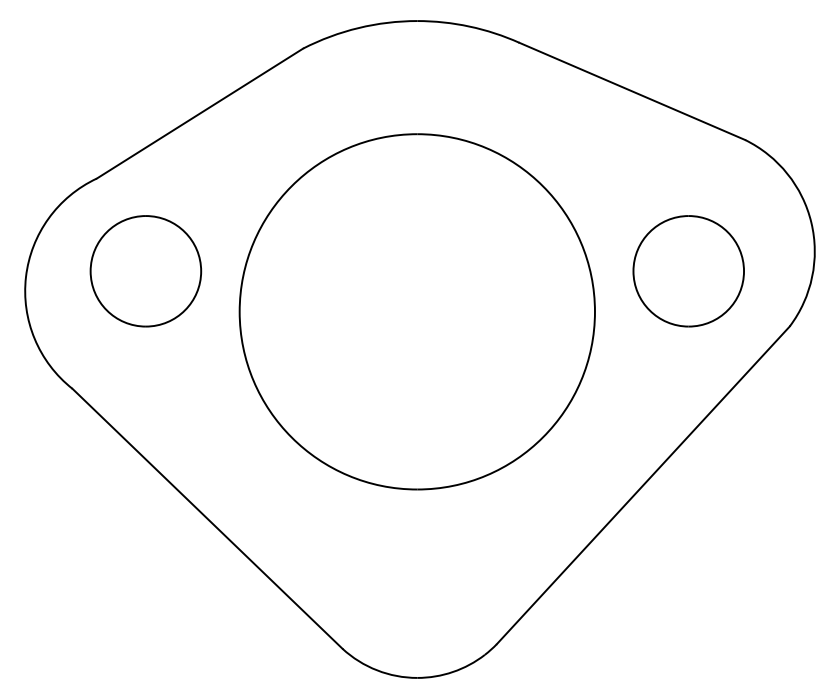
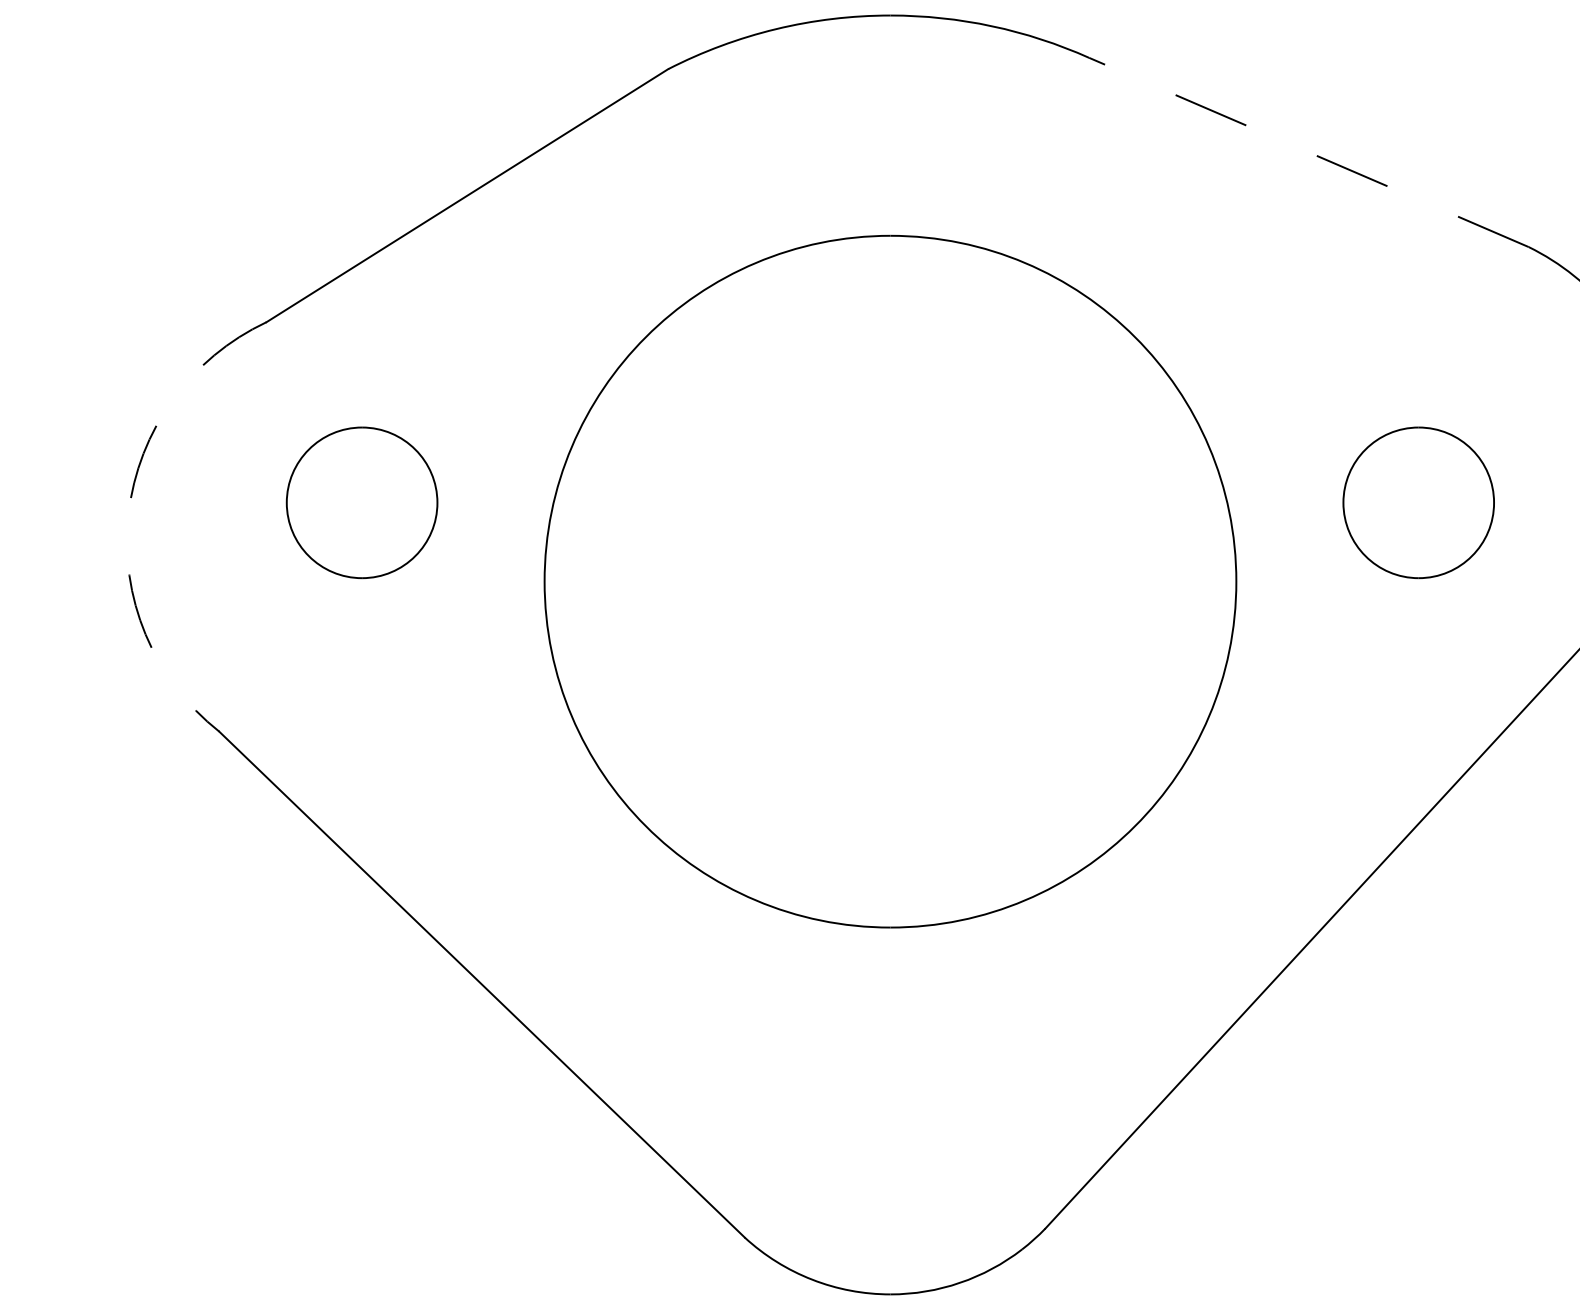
line: (632, 91) -> (1309, 152), solid -> dashed
part: (145, 271) -> (361, 503), size x0.7
part: (688, 271) -> (1418, 503), size x0.7
arc: (26, 276) -> (129, 512), solid -> dashed

